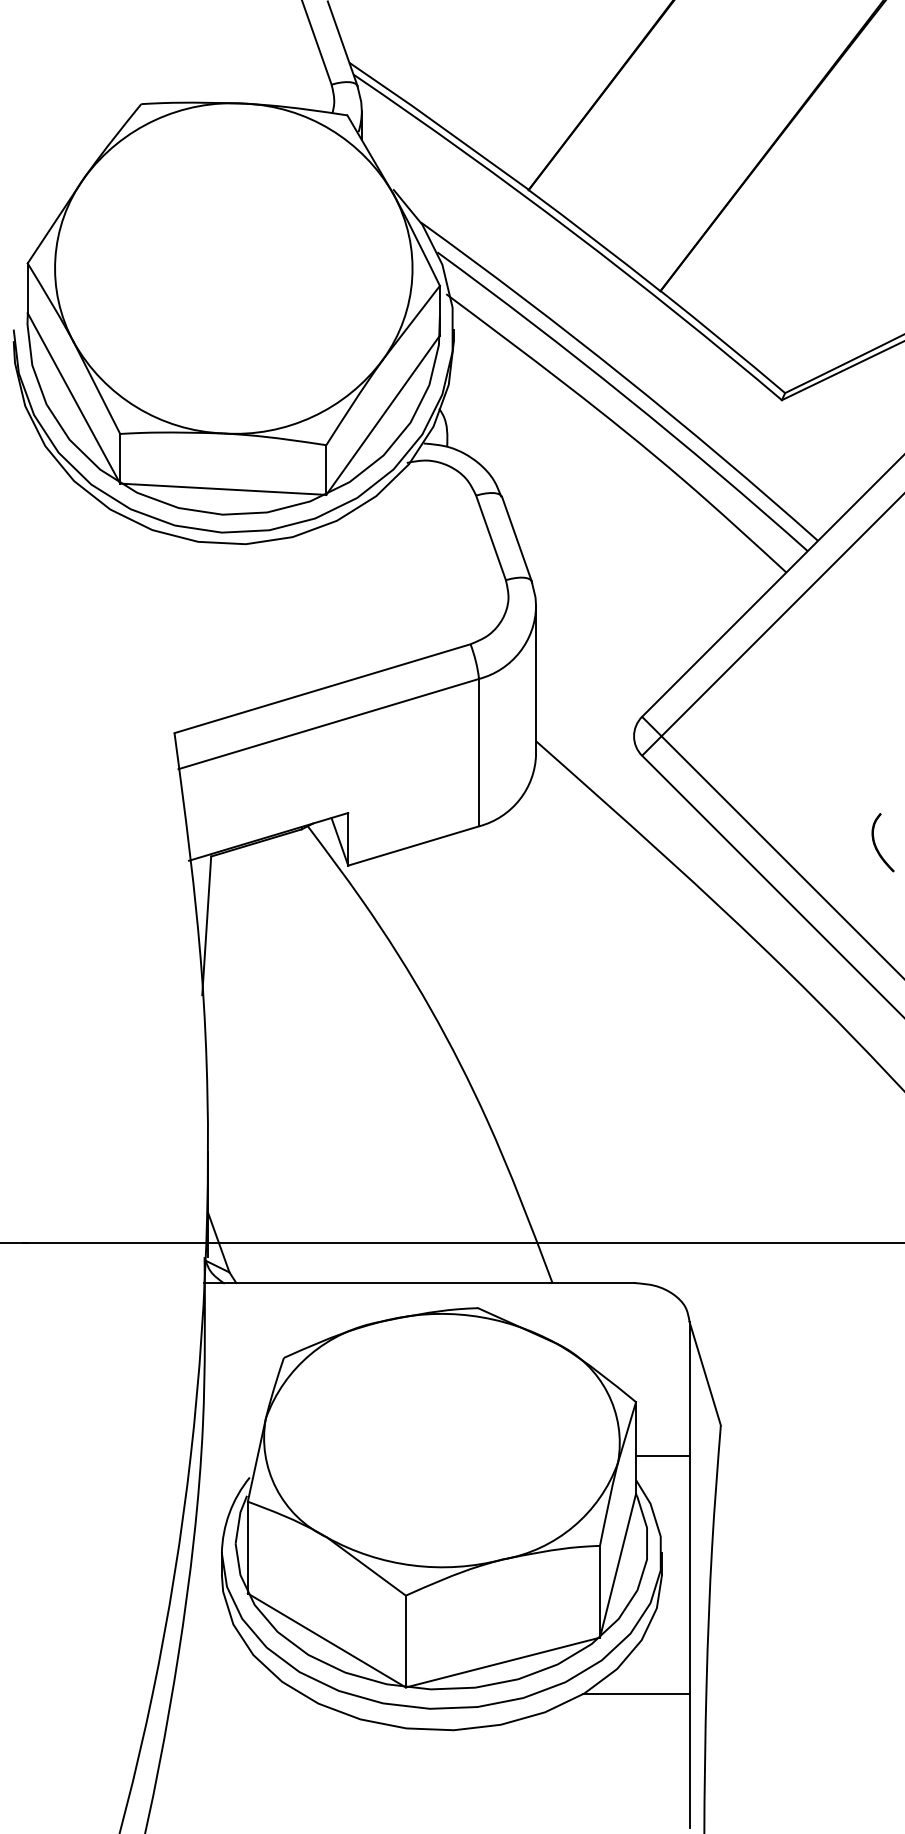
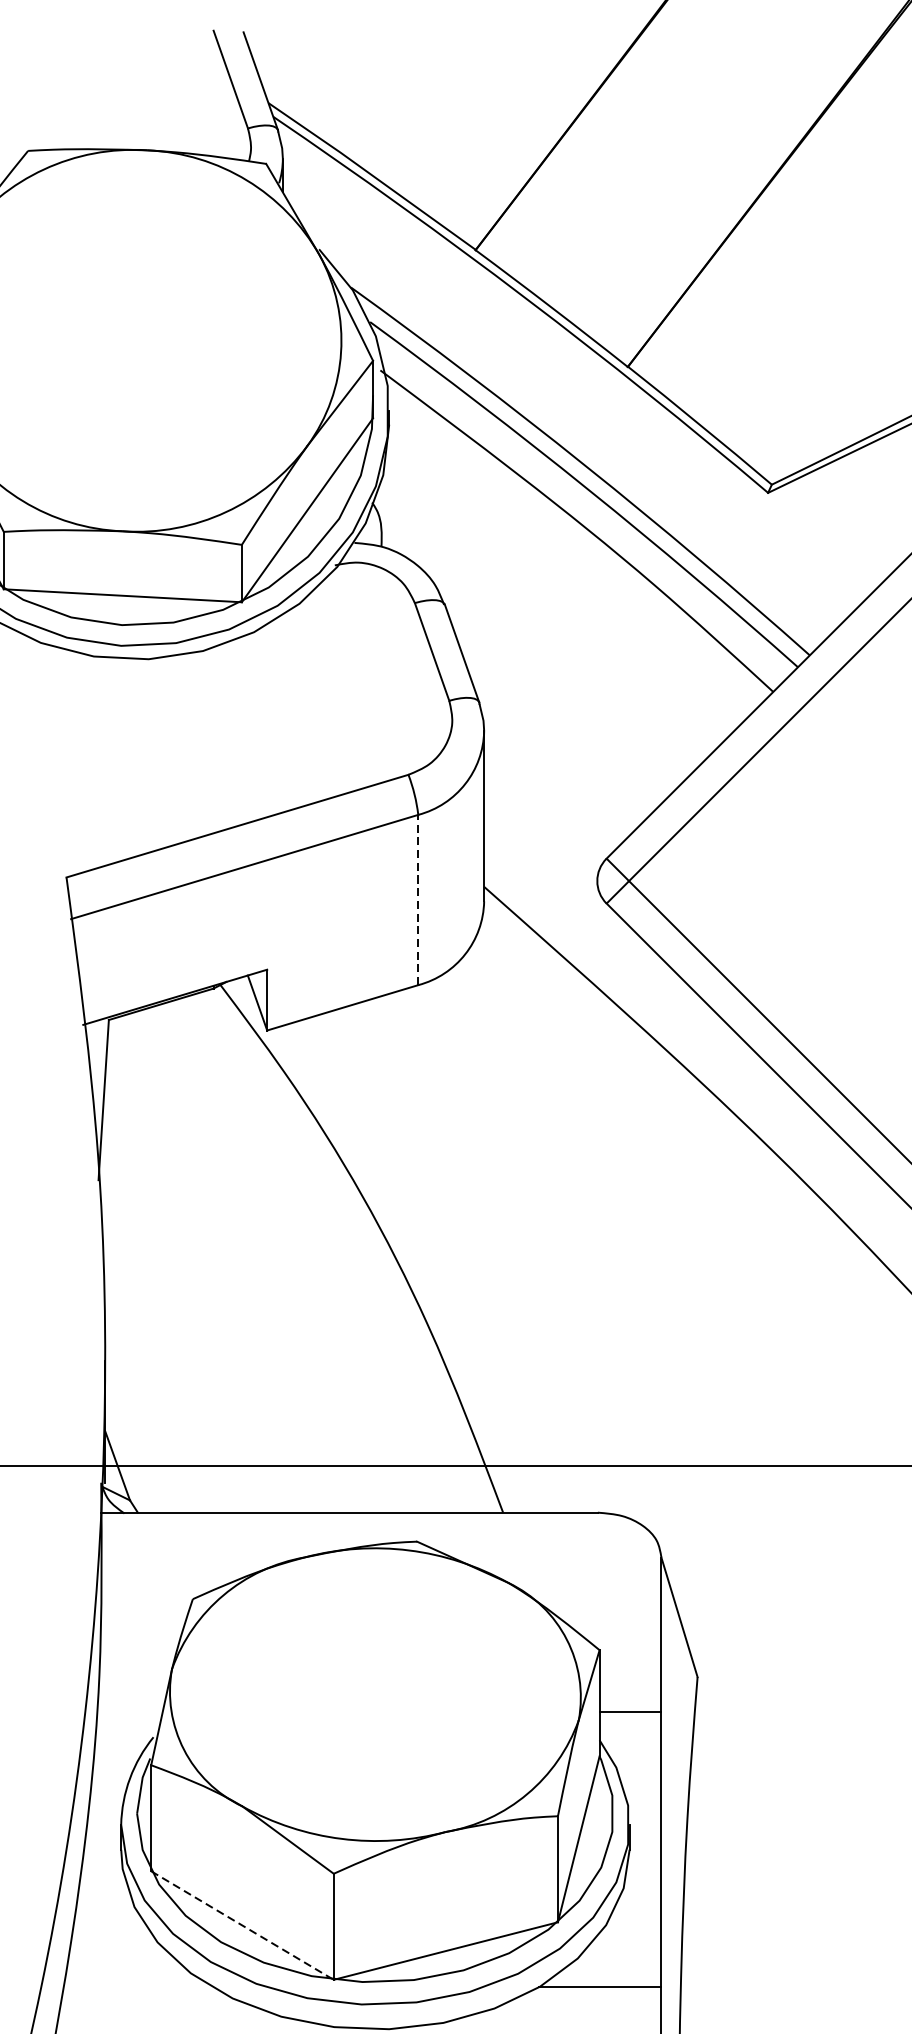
line: (479, 752) -> (418, 899), solid -> dashed
part: (876, 845) -> (877, 1007), removed
line: (326, 1640) -> (242, 1925), solid -> dashed

